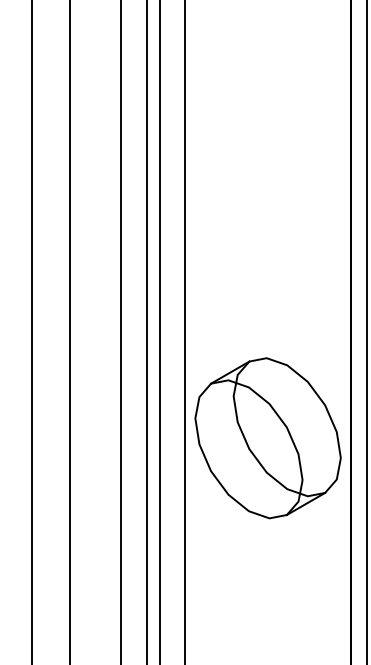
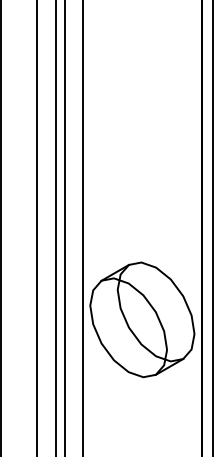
part: (267, 438) -> (141, 320), moved

